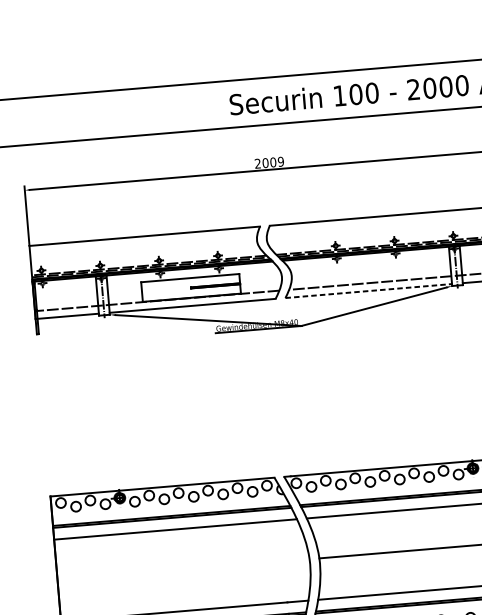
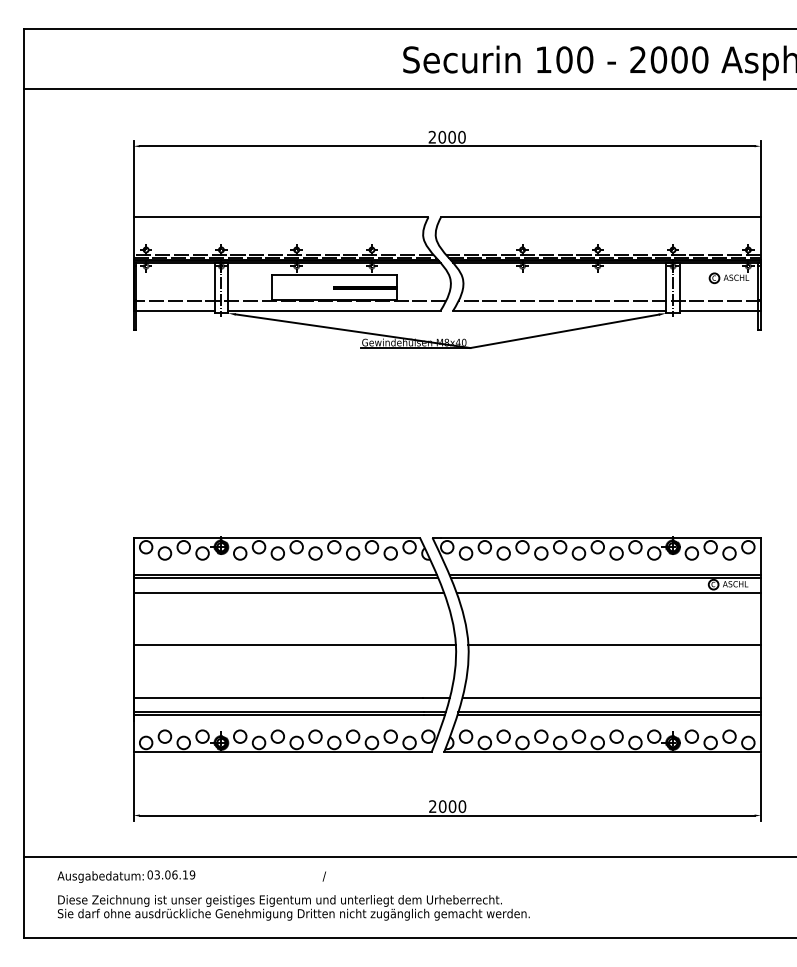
text: (280, 161) -> (461, 137), 2009 -> 2000
line: (368, 290) -> (559, 310), dashed -> solid
line: (183, 570) -> (294, 645), added

